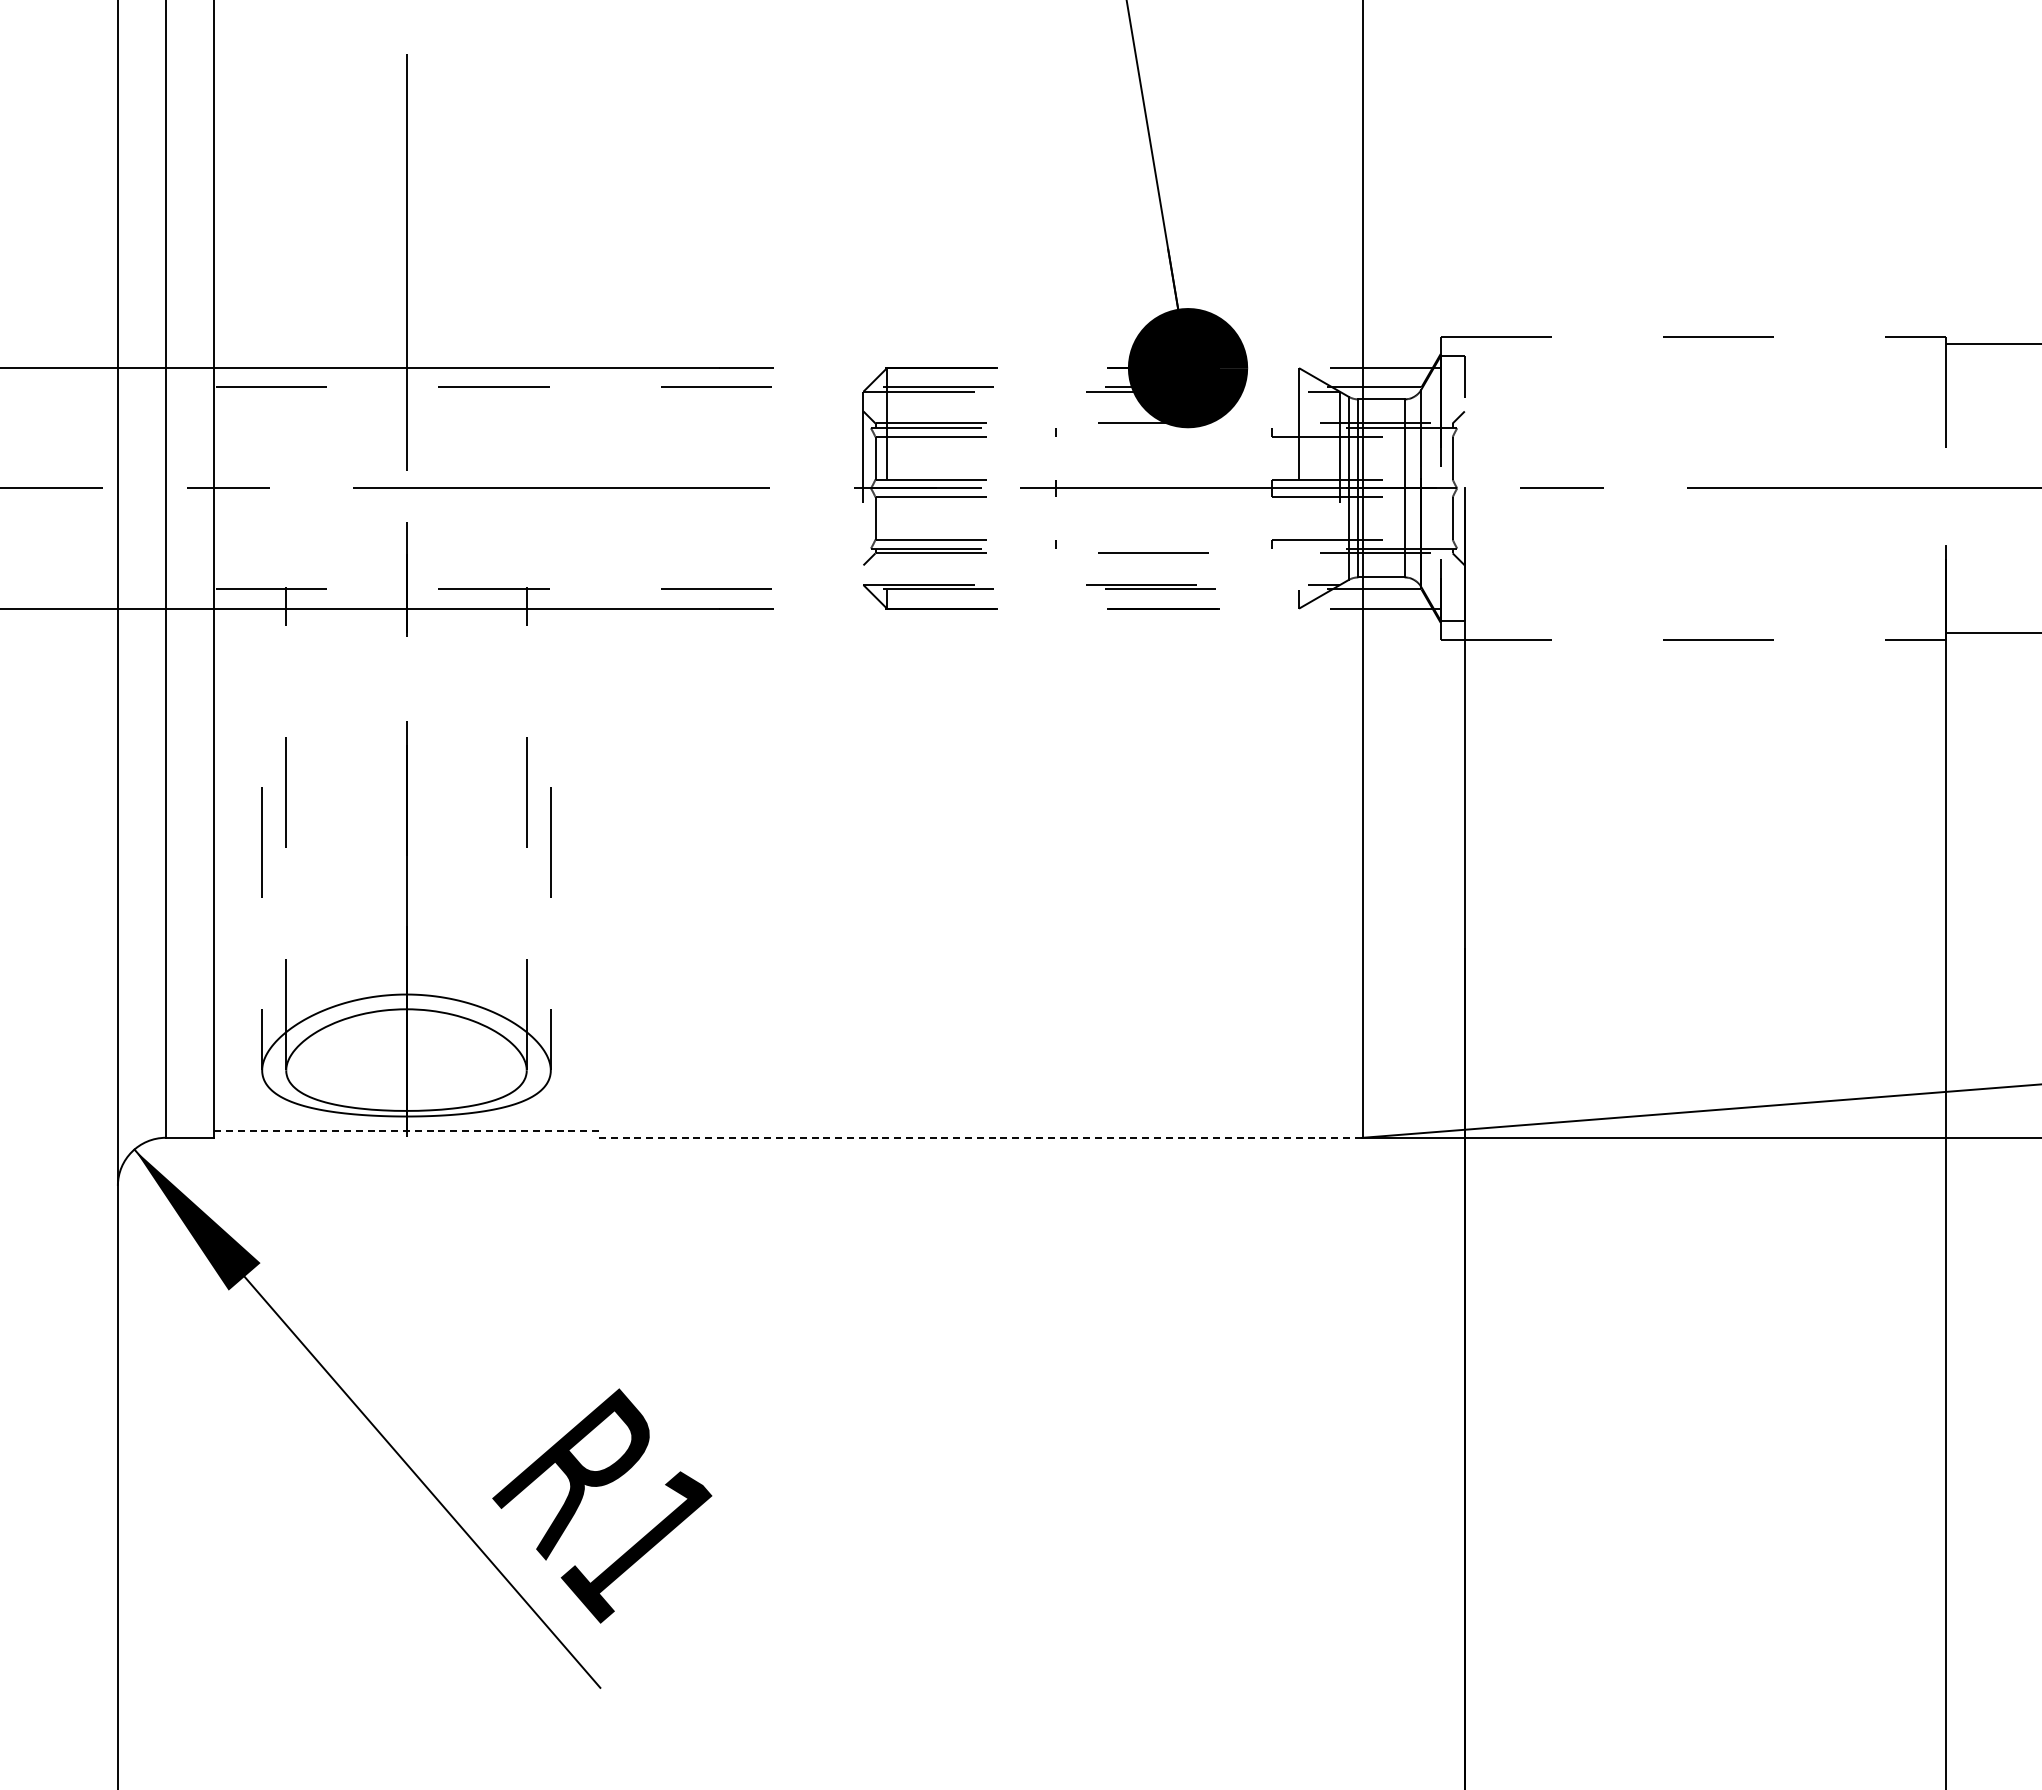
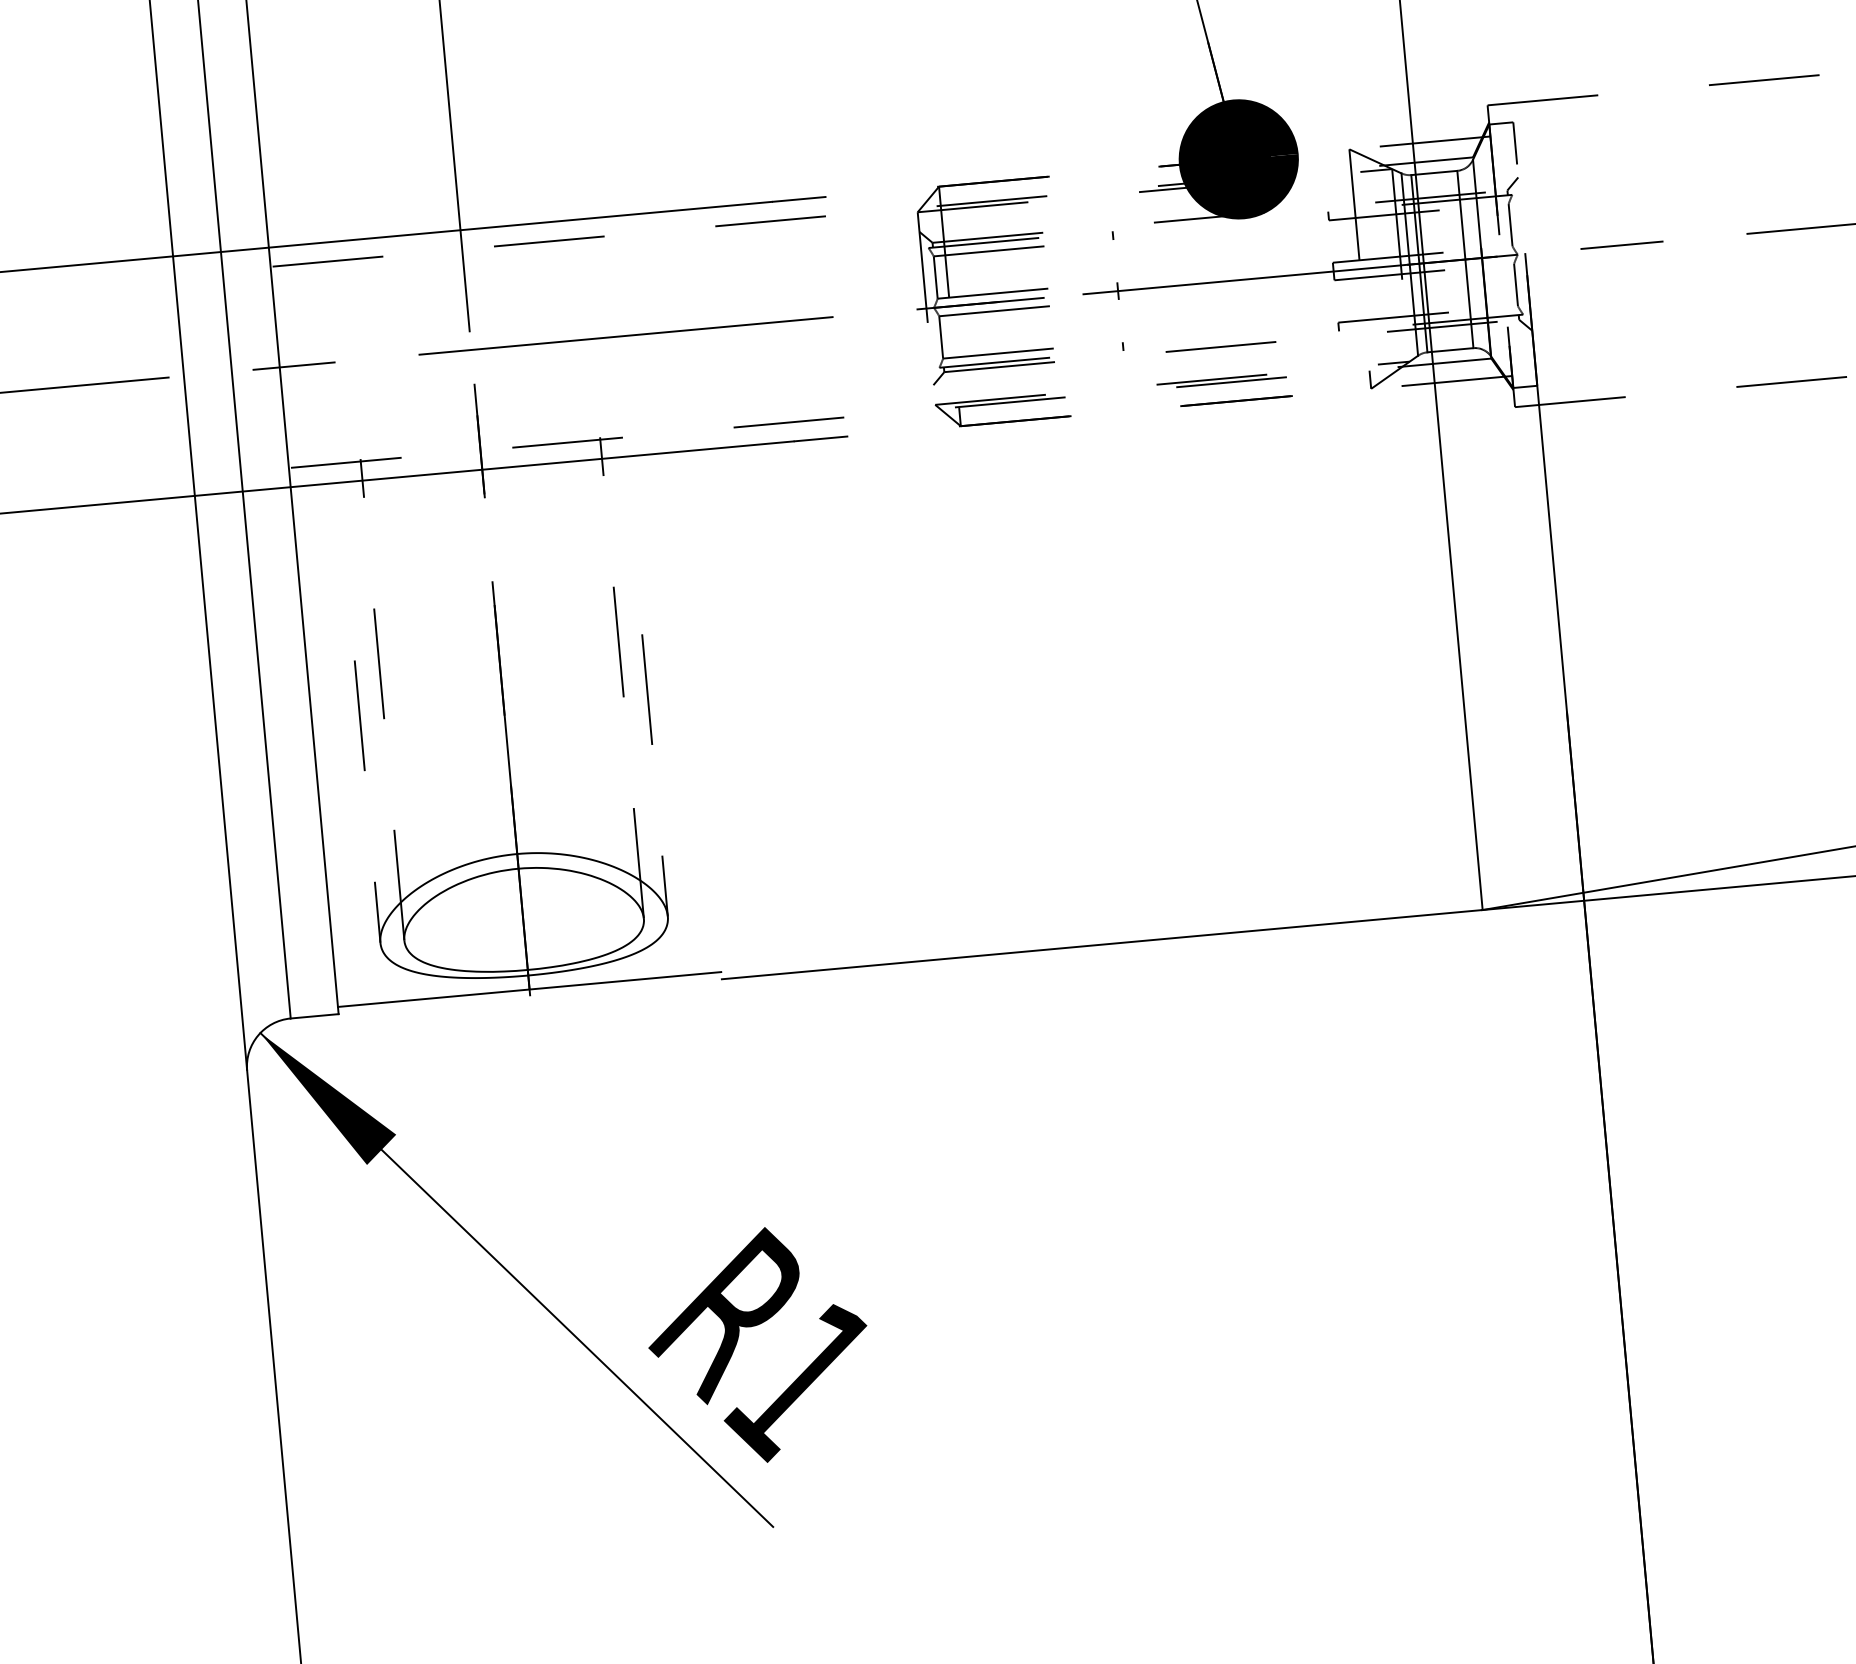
line: (407, 1130) -> (530, 989), dashed -> solid
line: (980, 1137) -> (1101, 944), dashed -> solid

